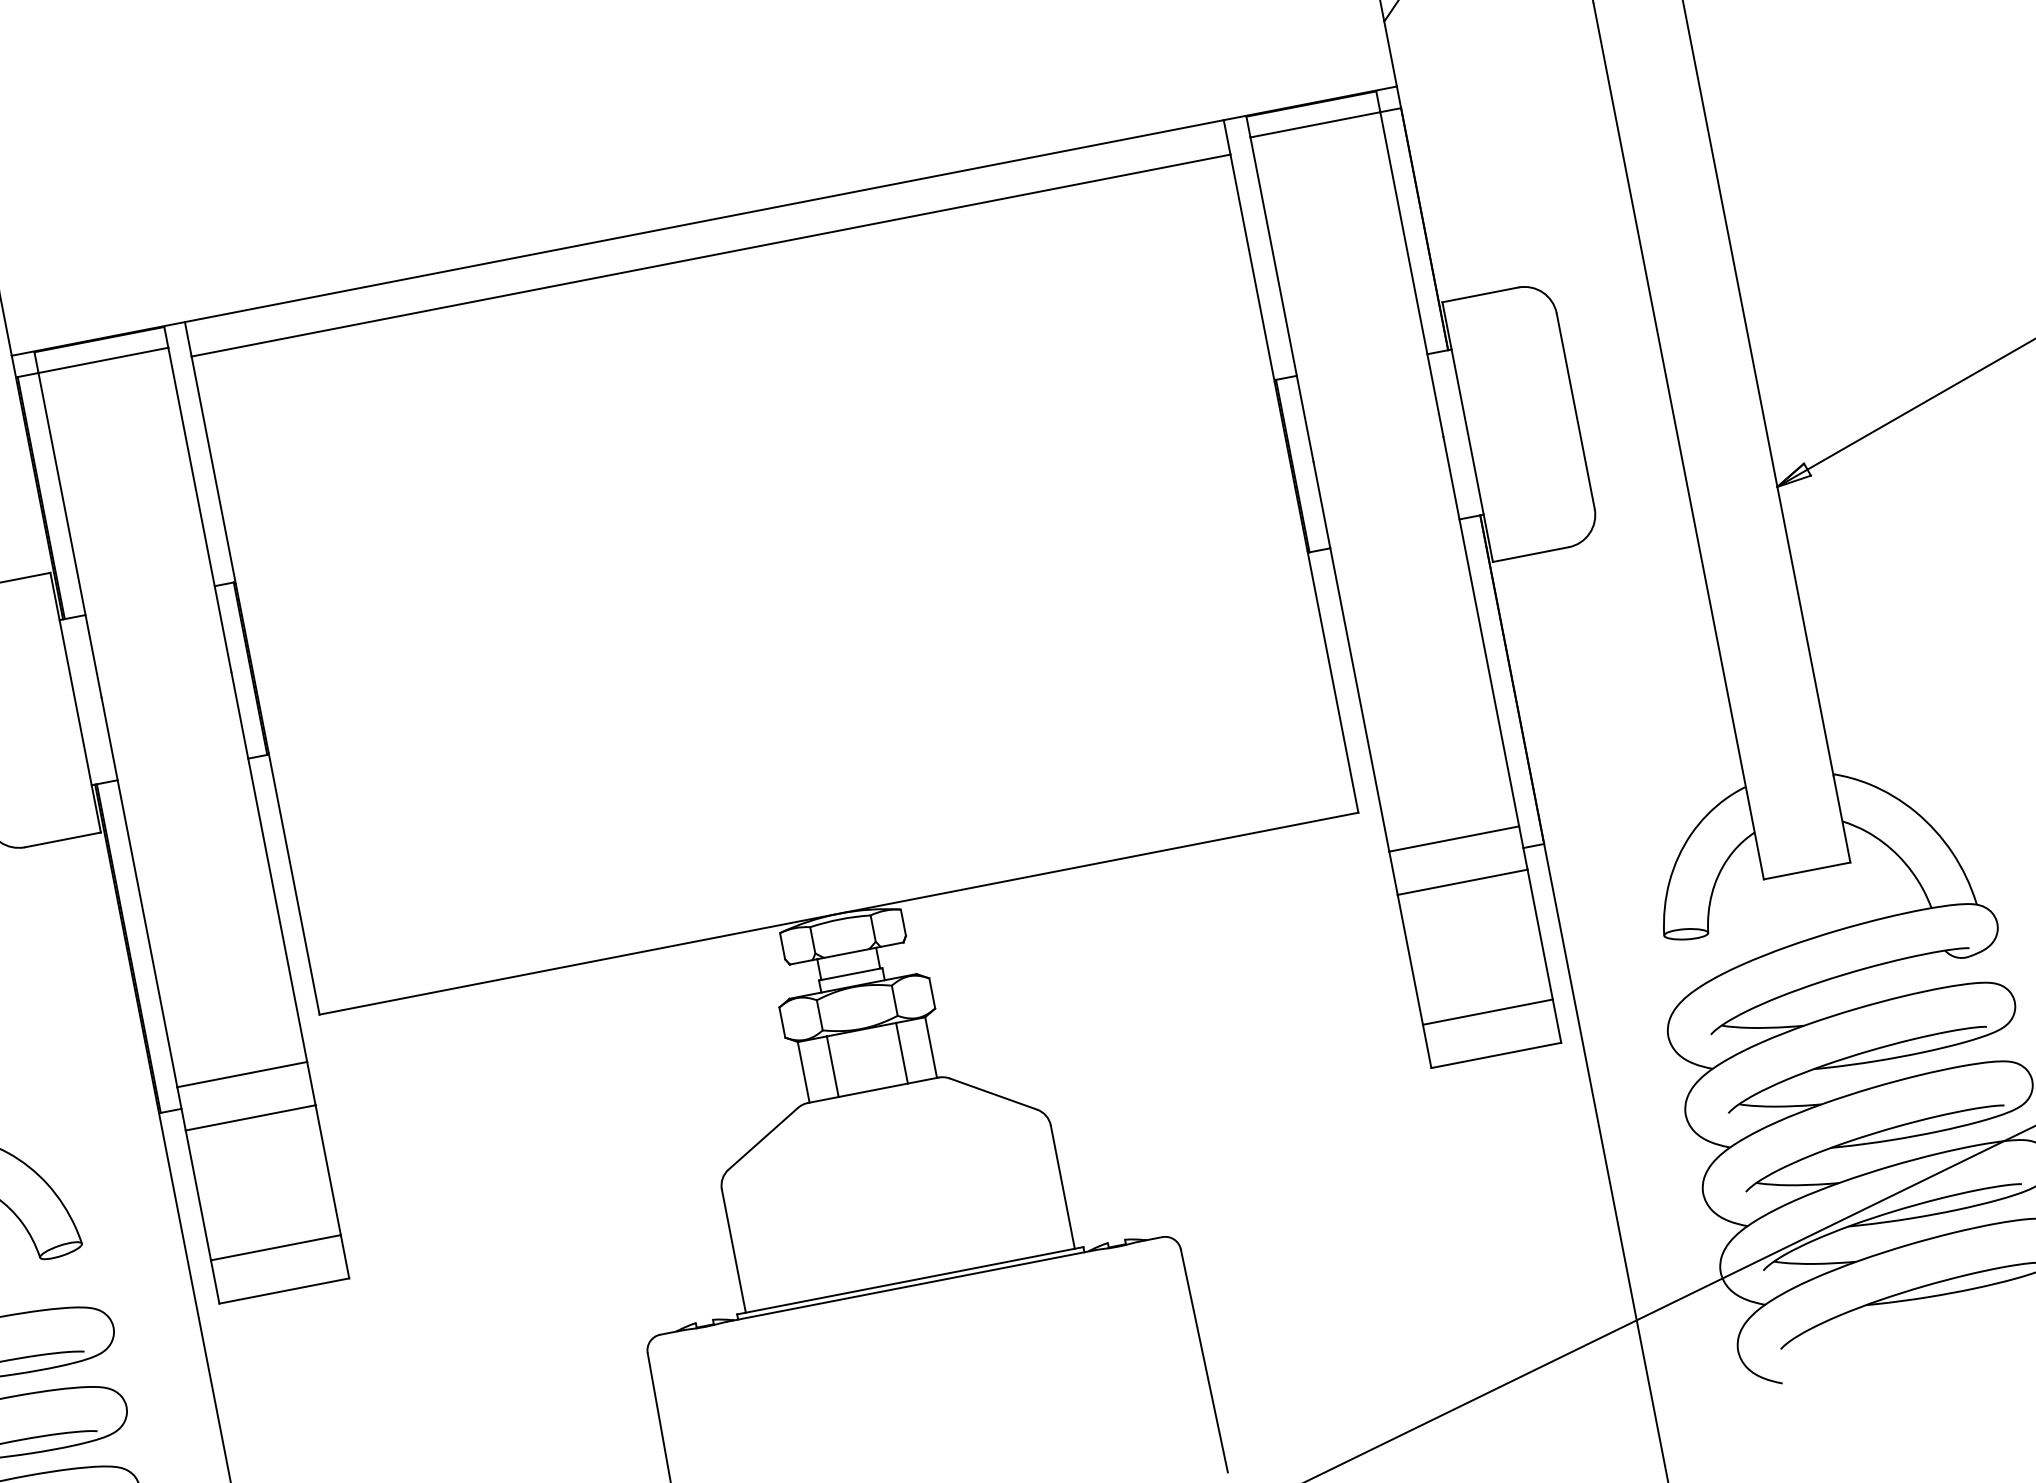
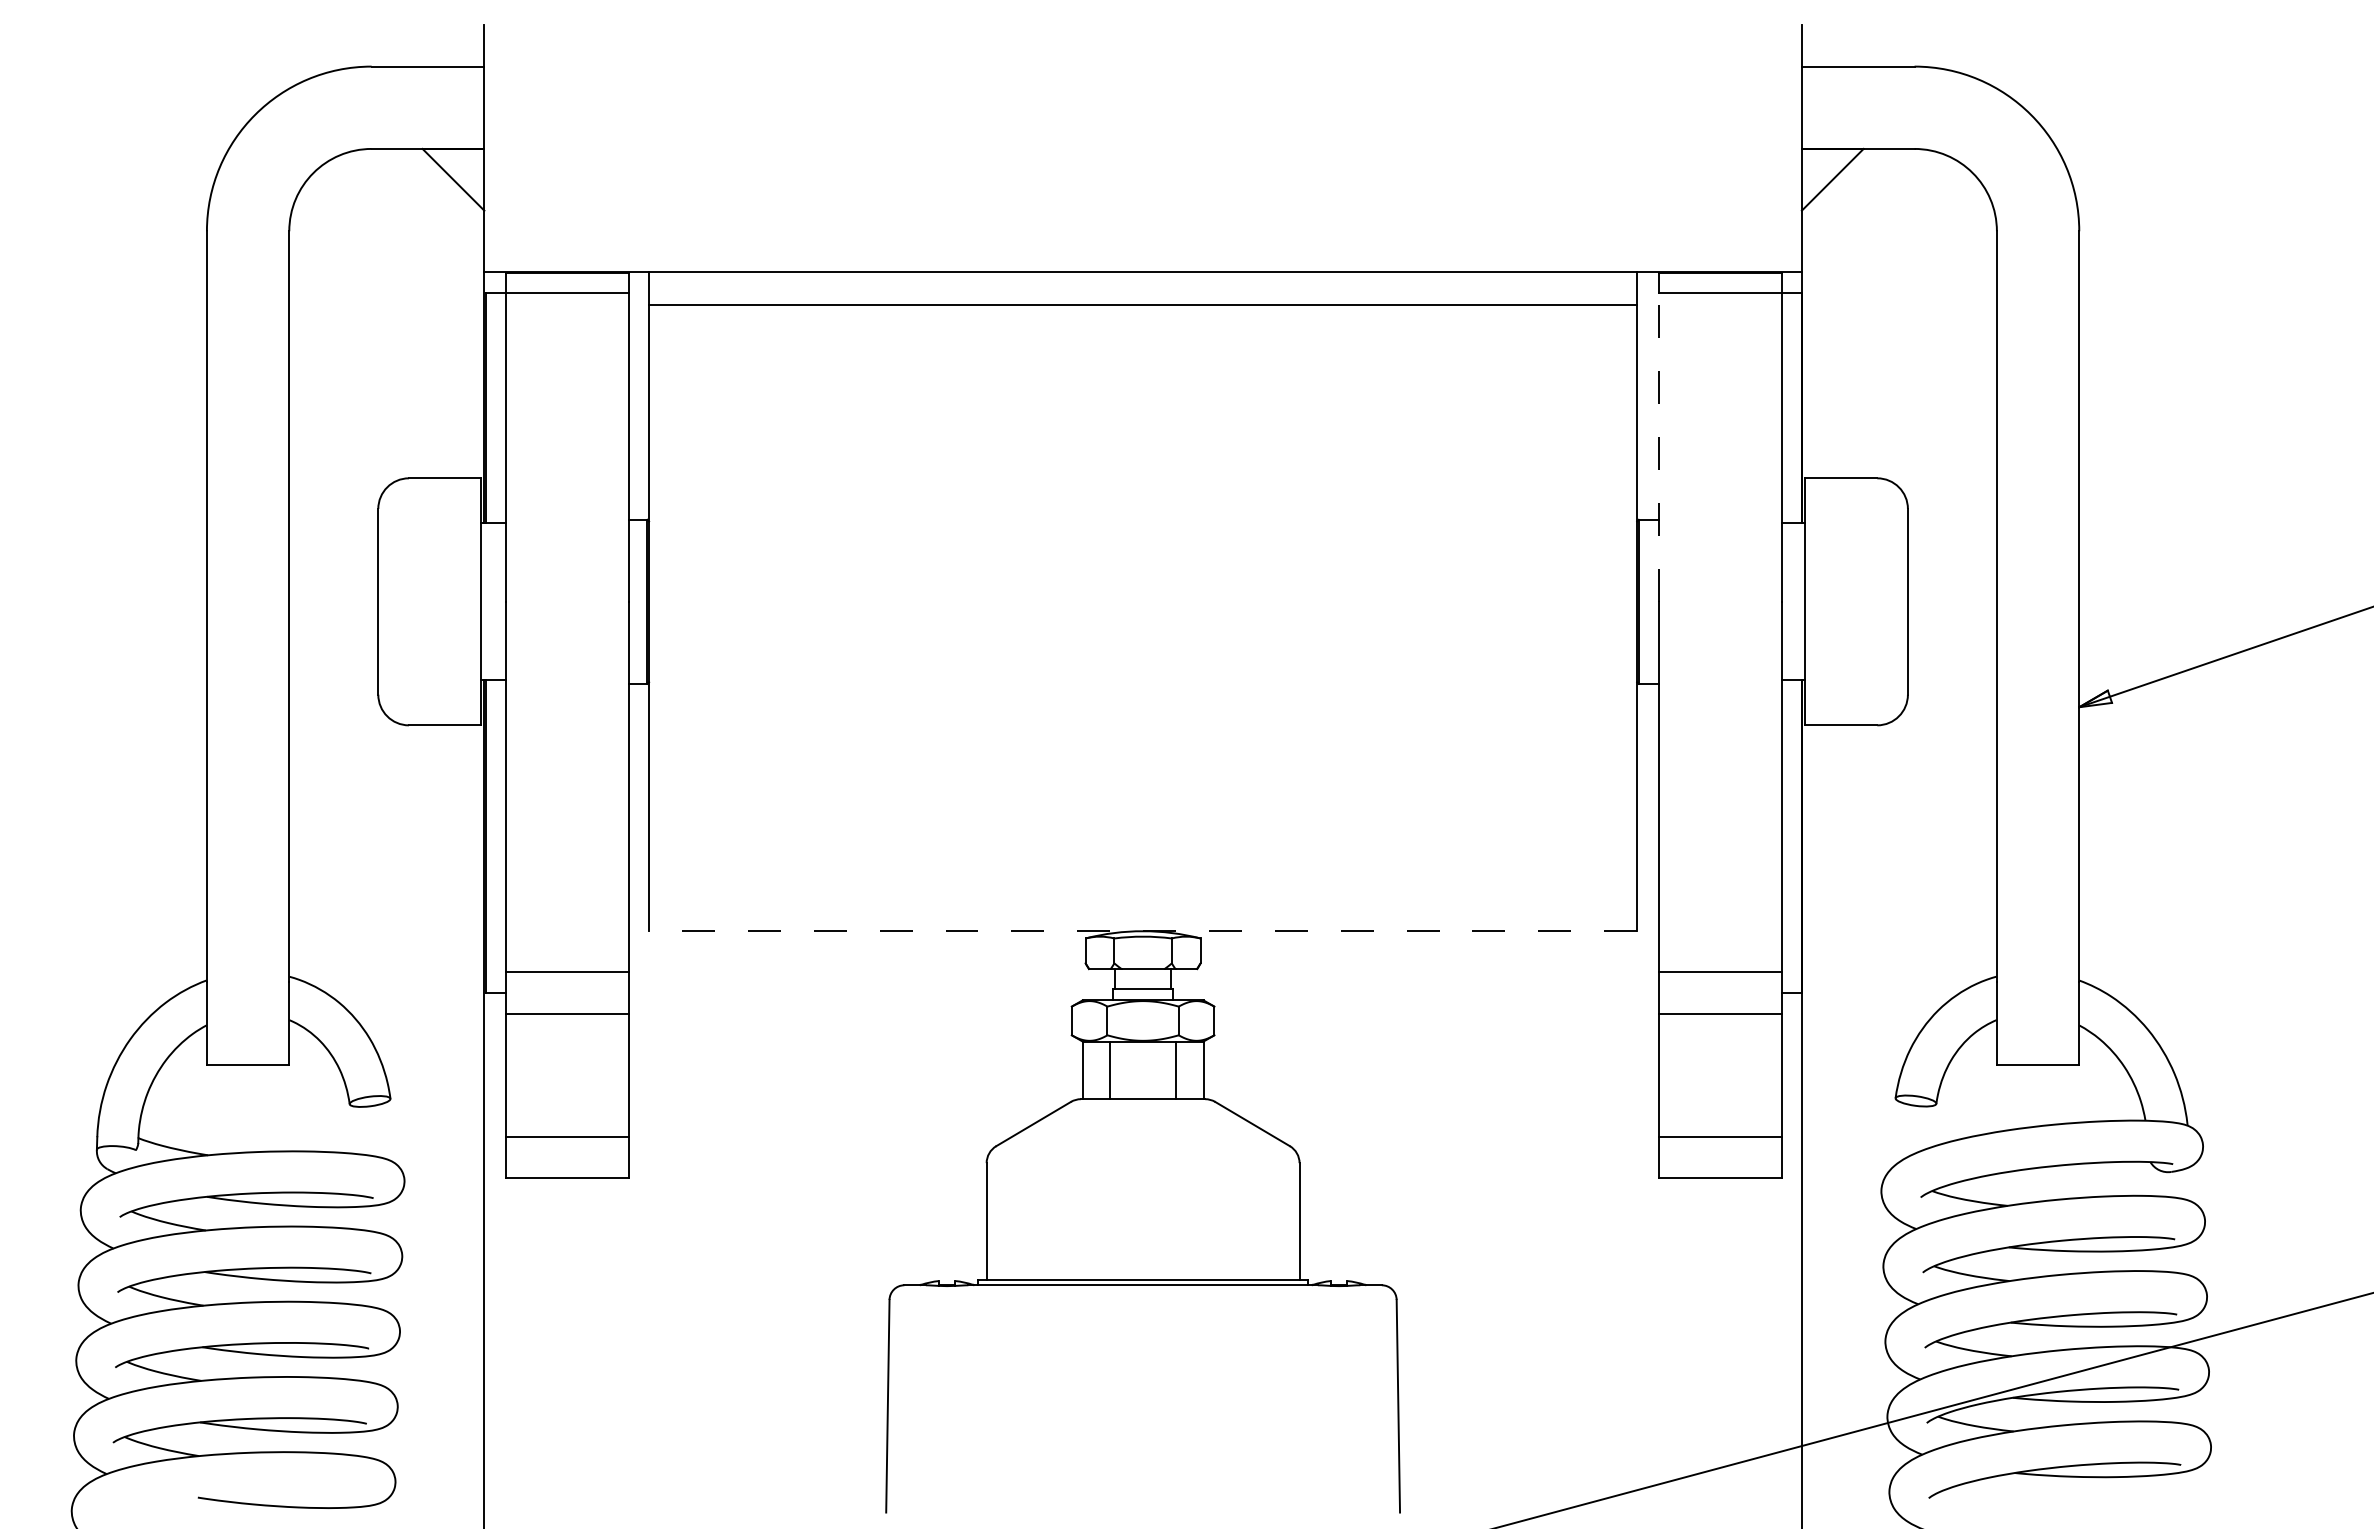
line: (1281, 298) -> (1658, 446), solid -> dashed
line: (838, 914) -> (1142, 931), solid -> dashed

